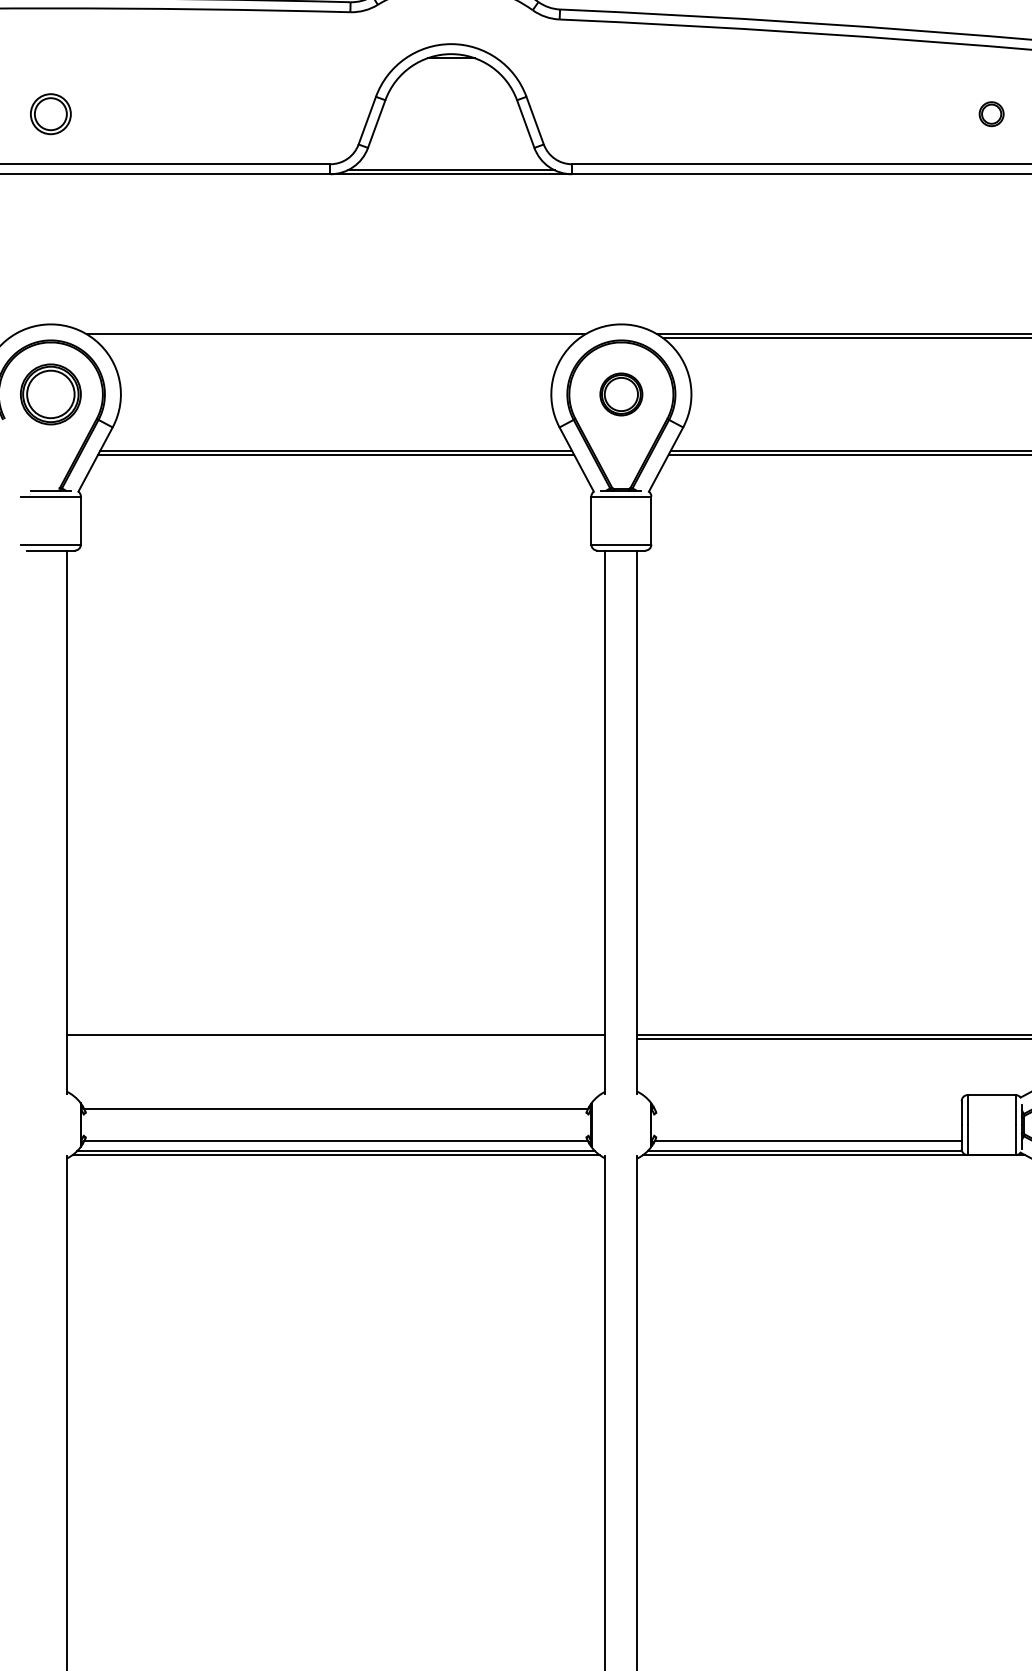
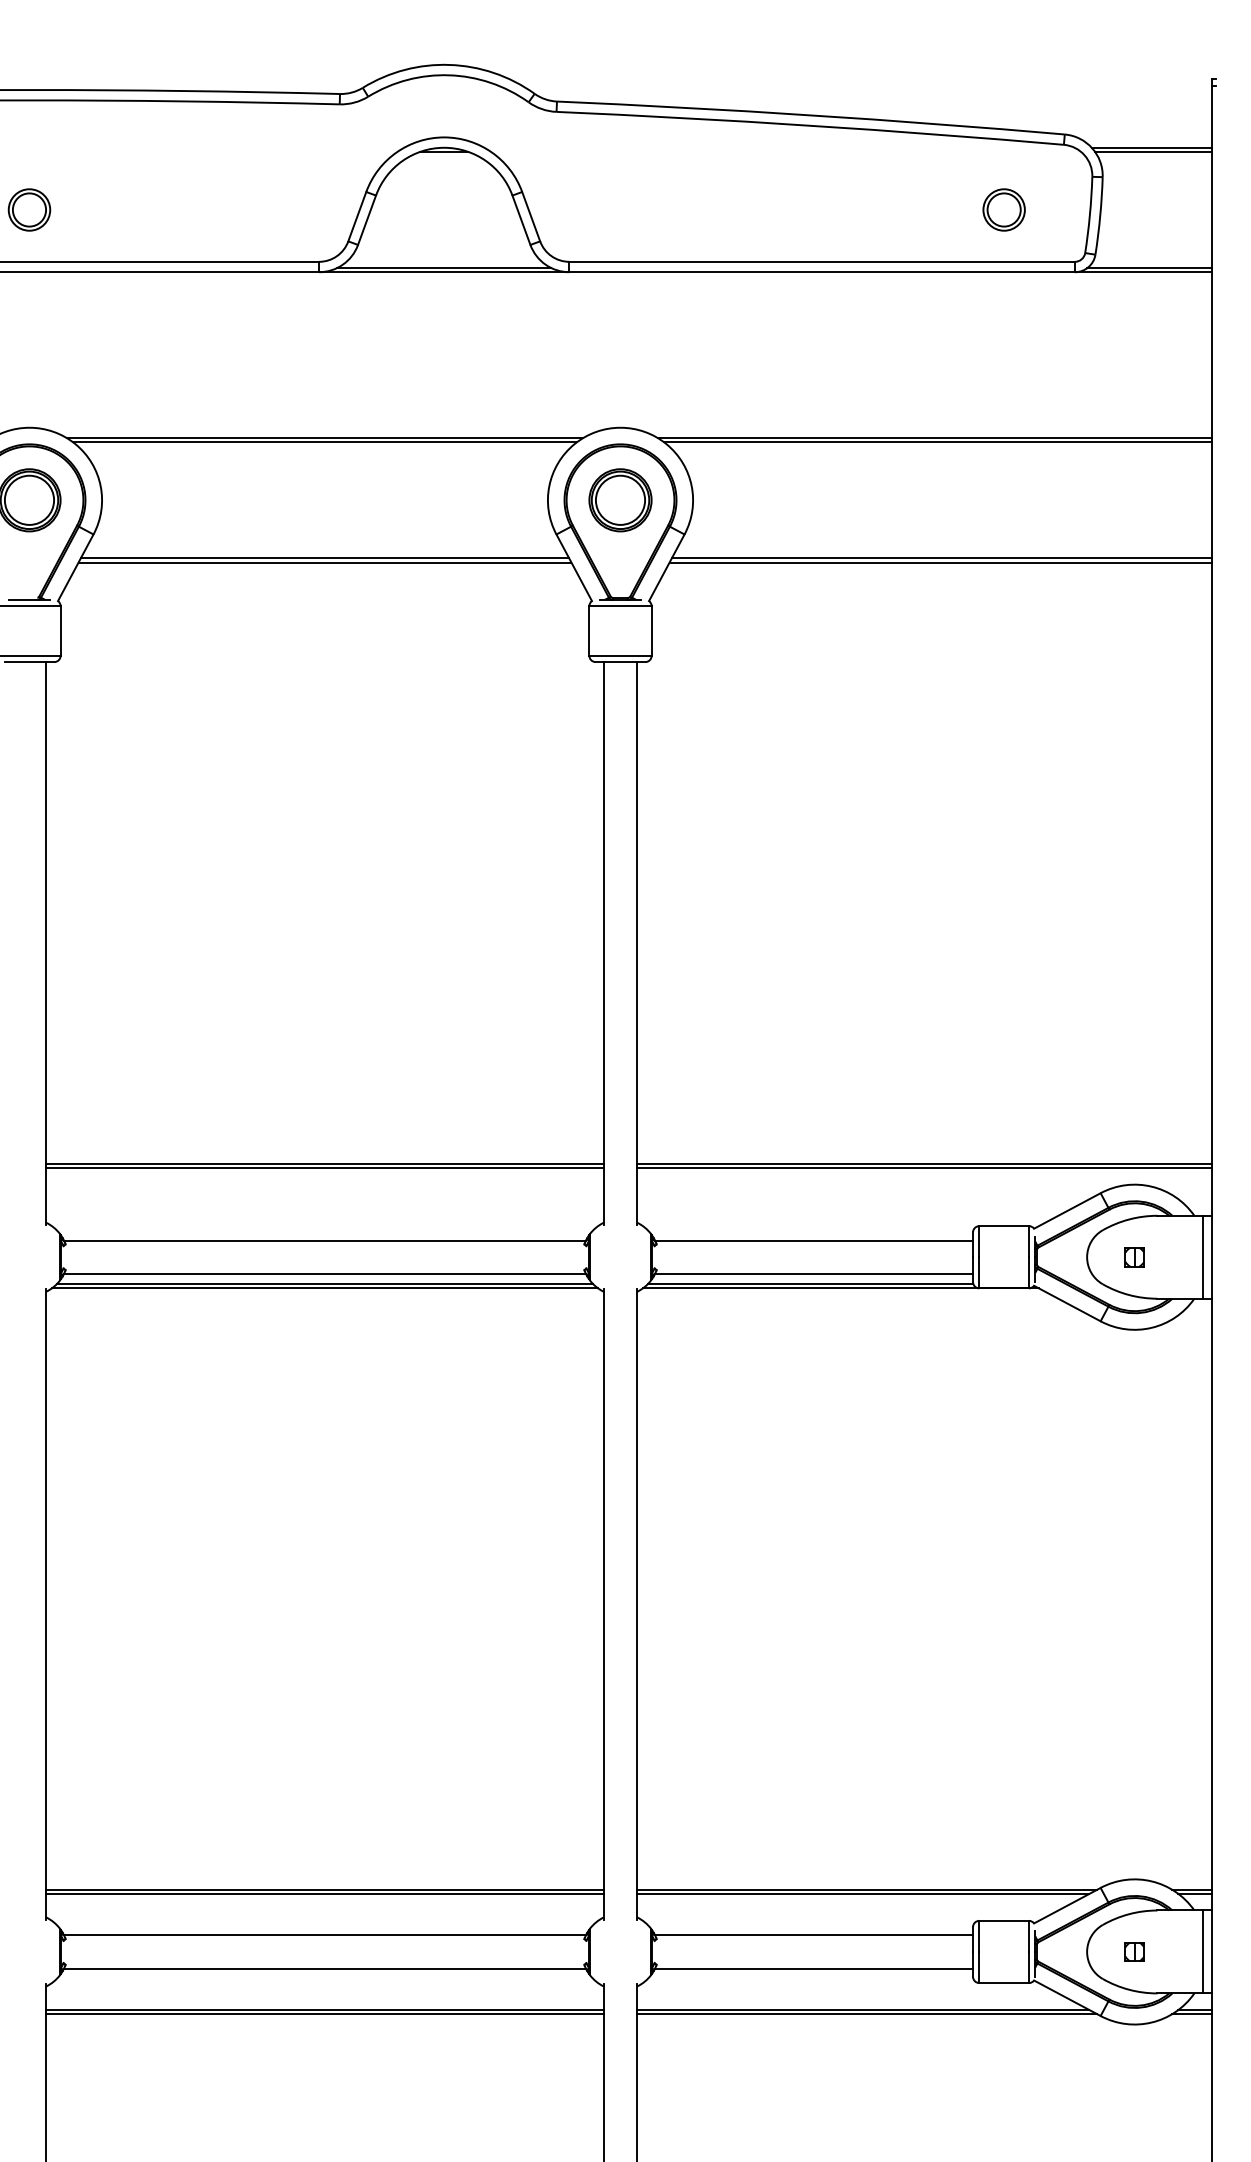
part: (991, 113) -> (1003, 209), size x1.67
line: (335, 338) -> (324, 442), added
part: (621, 394) -> (620, 500), size x1.43
line: (335, 1039) -> (324, 1168), added
line: (808, 1108) -> (814, 1240), added

